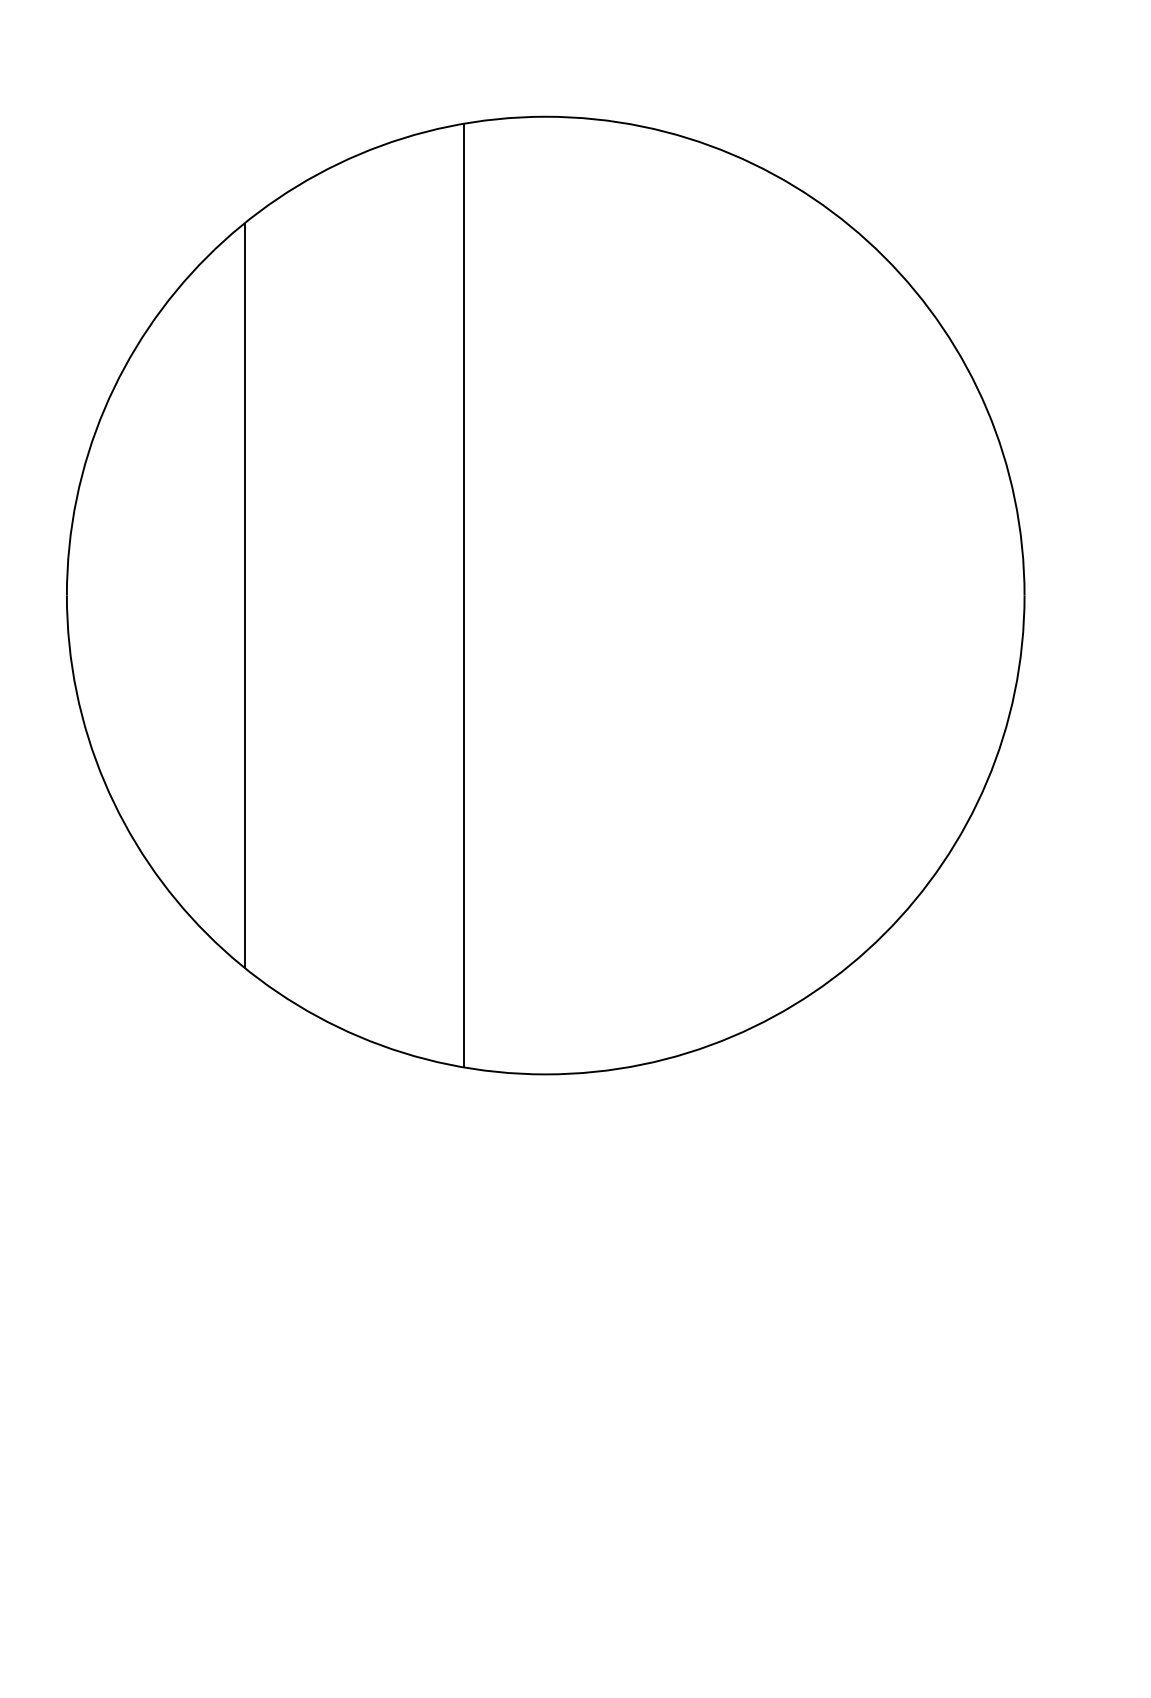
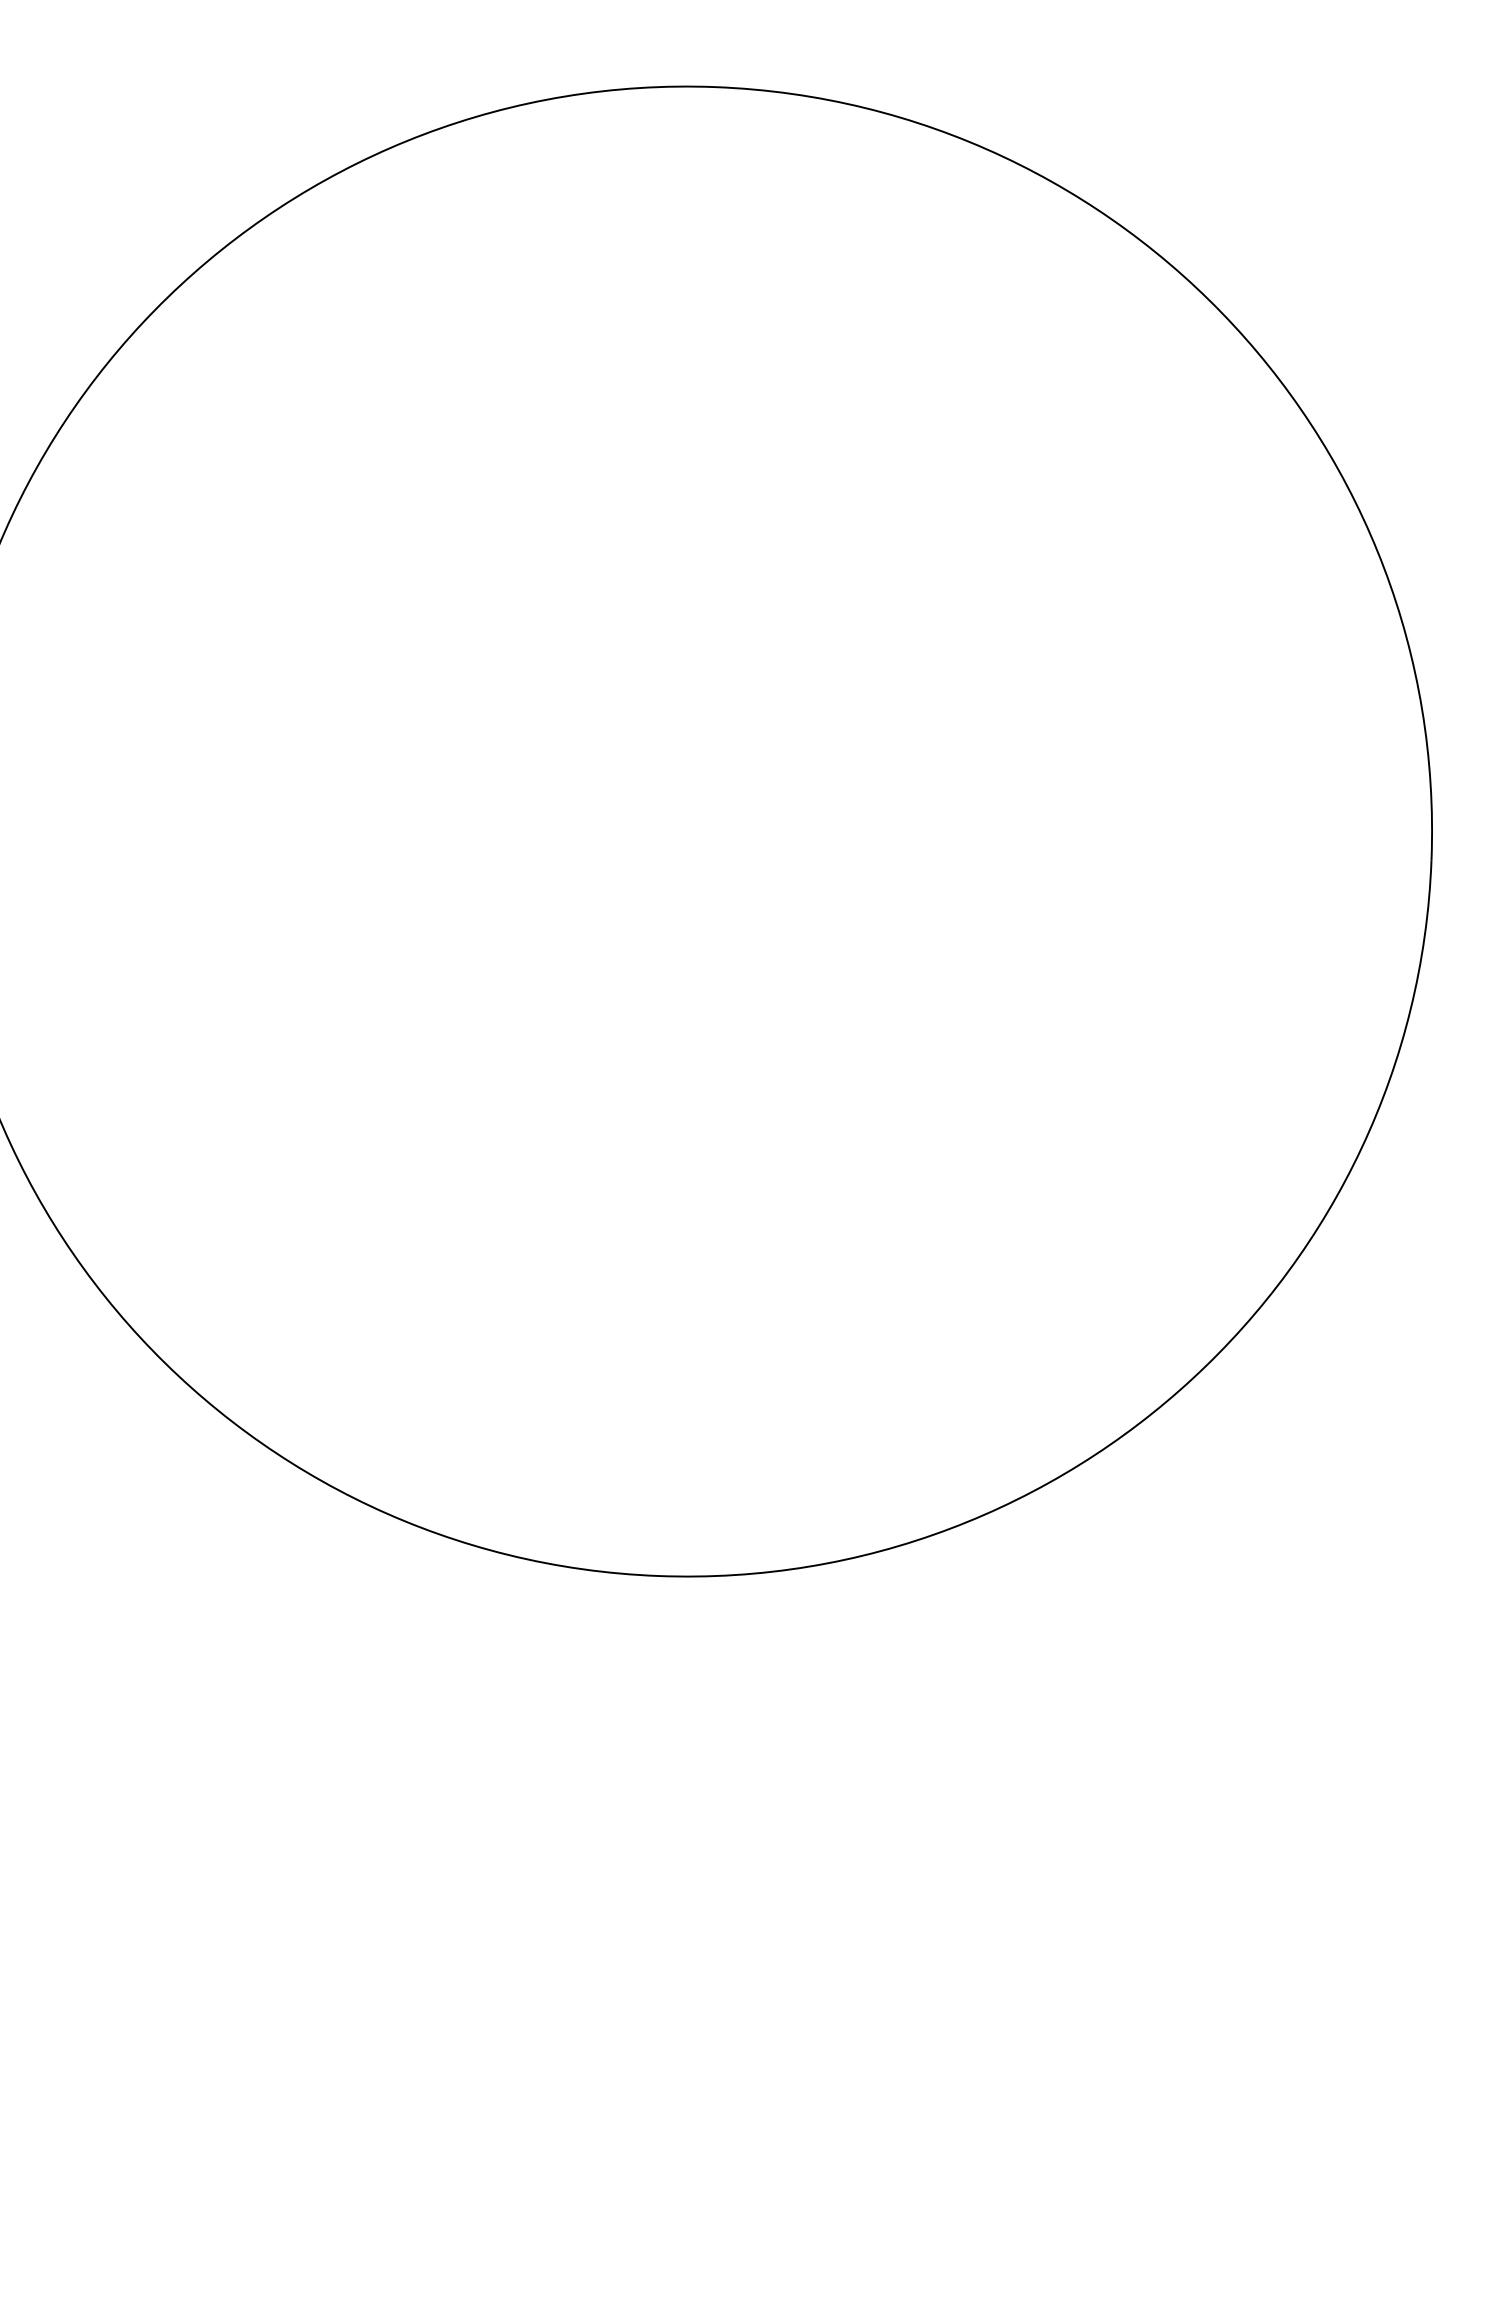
line: (244, 595) -> (218, 813), removed
line: (463, 595) -> (559, 826), removed

